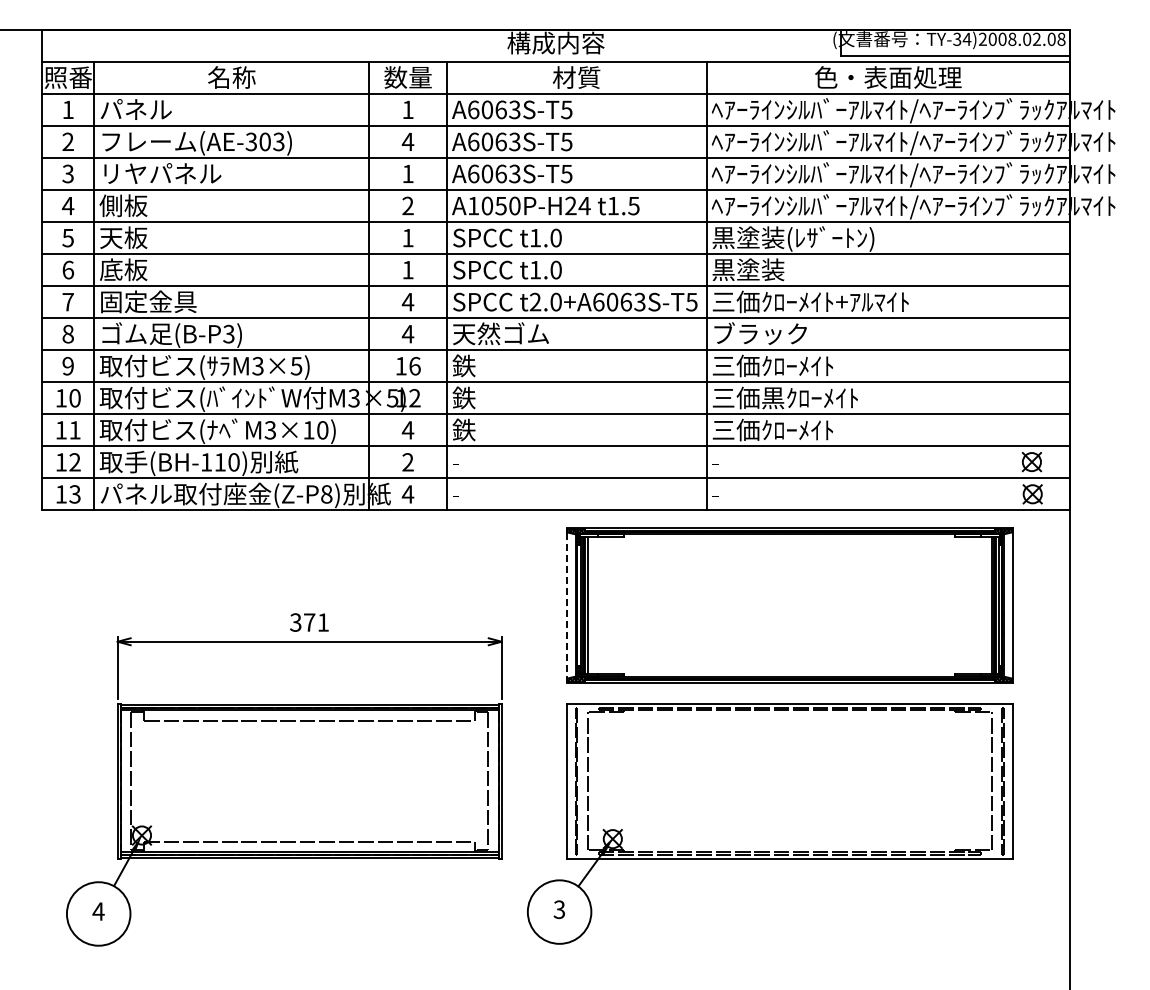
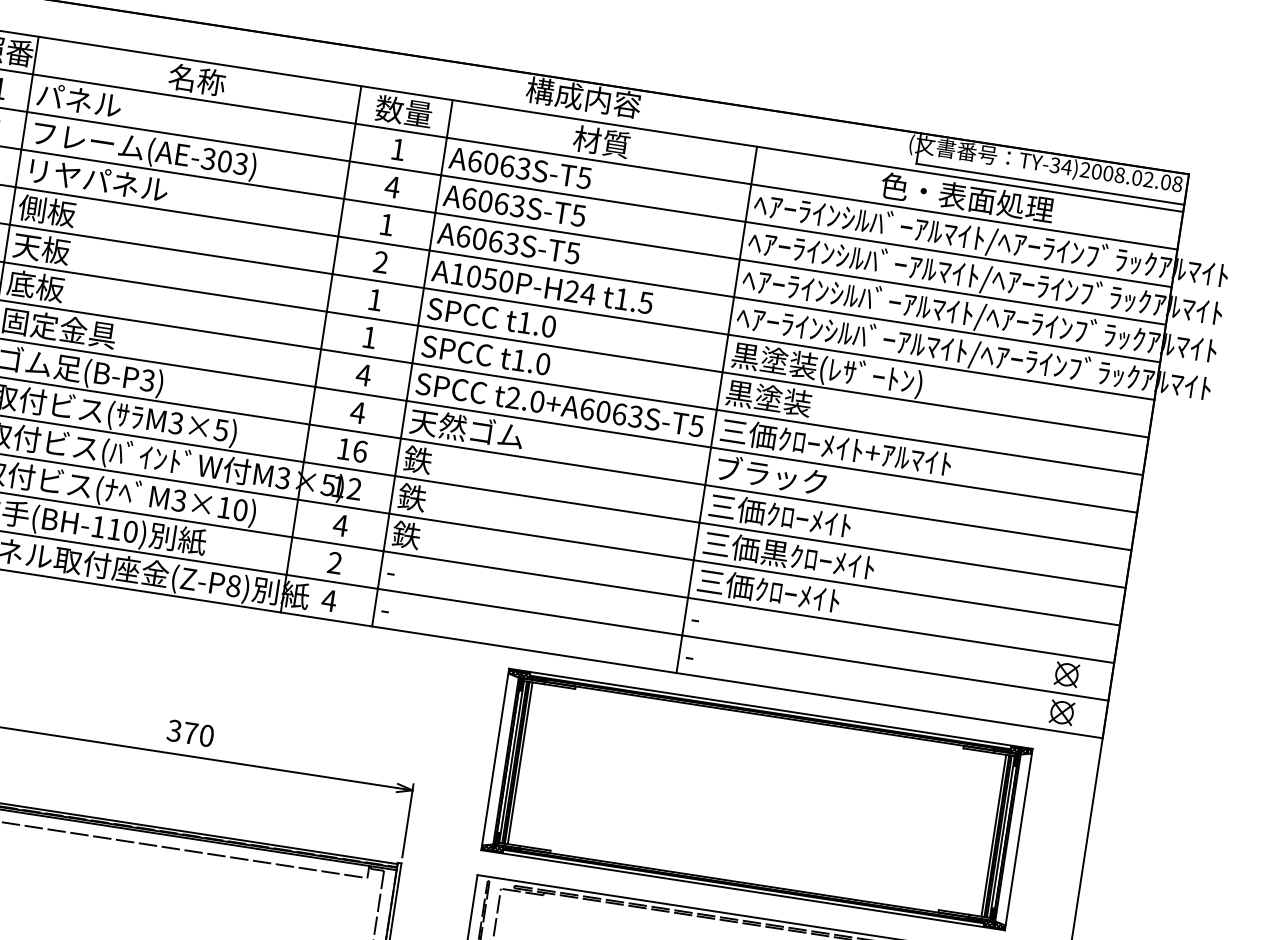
line: (566, 604) -> (495, 758), dashed -> solid
text: (323, 622) -> (206, 735), 371 -> 370

